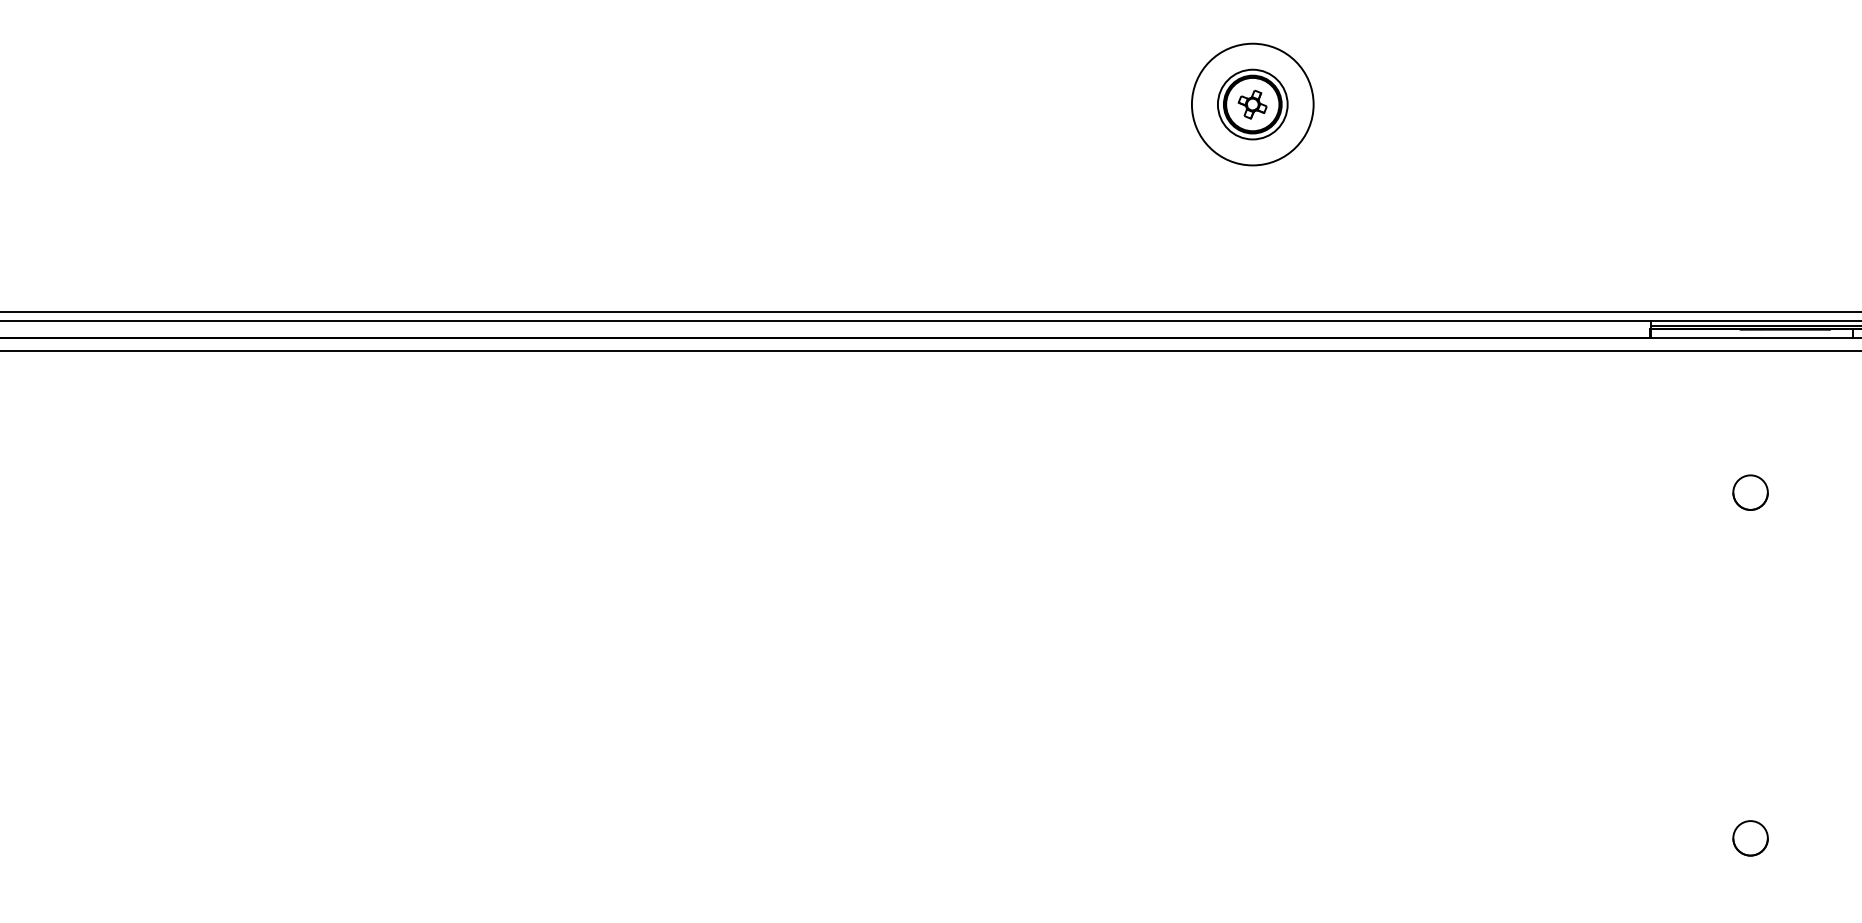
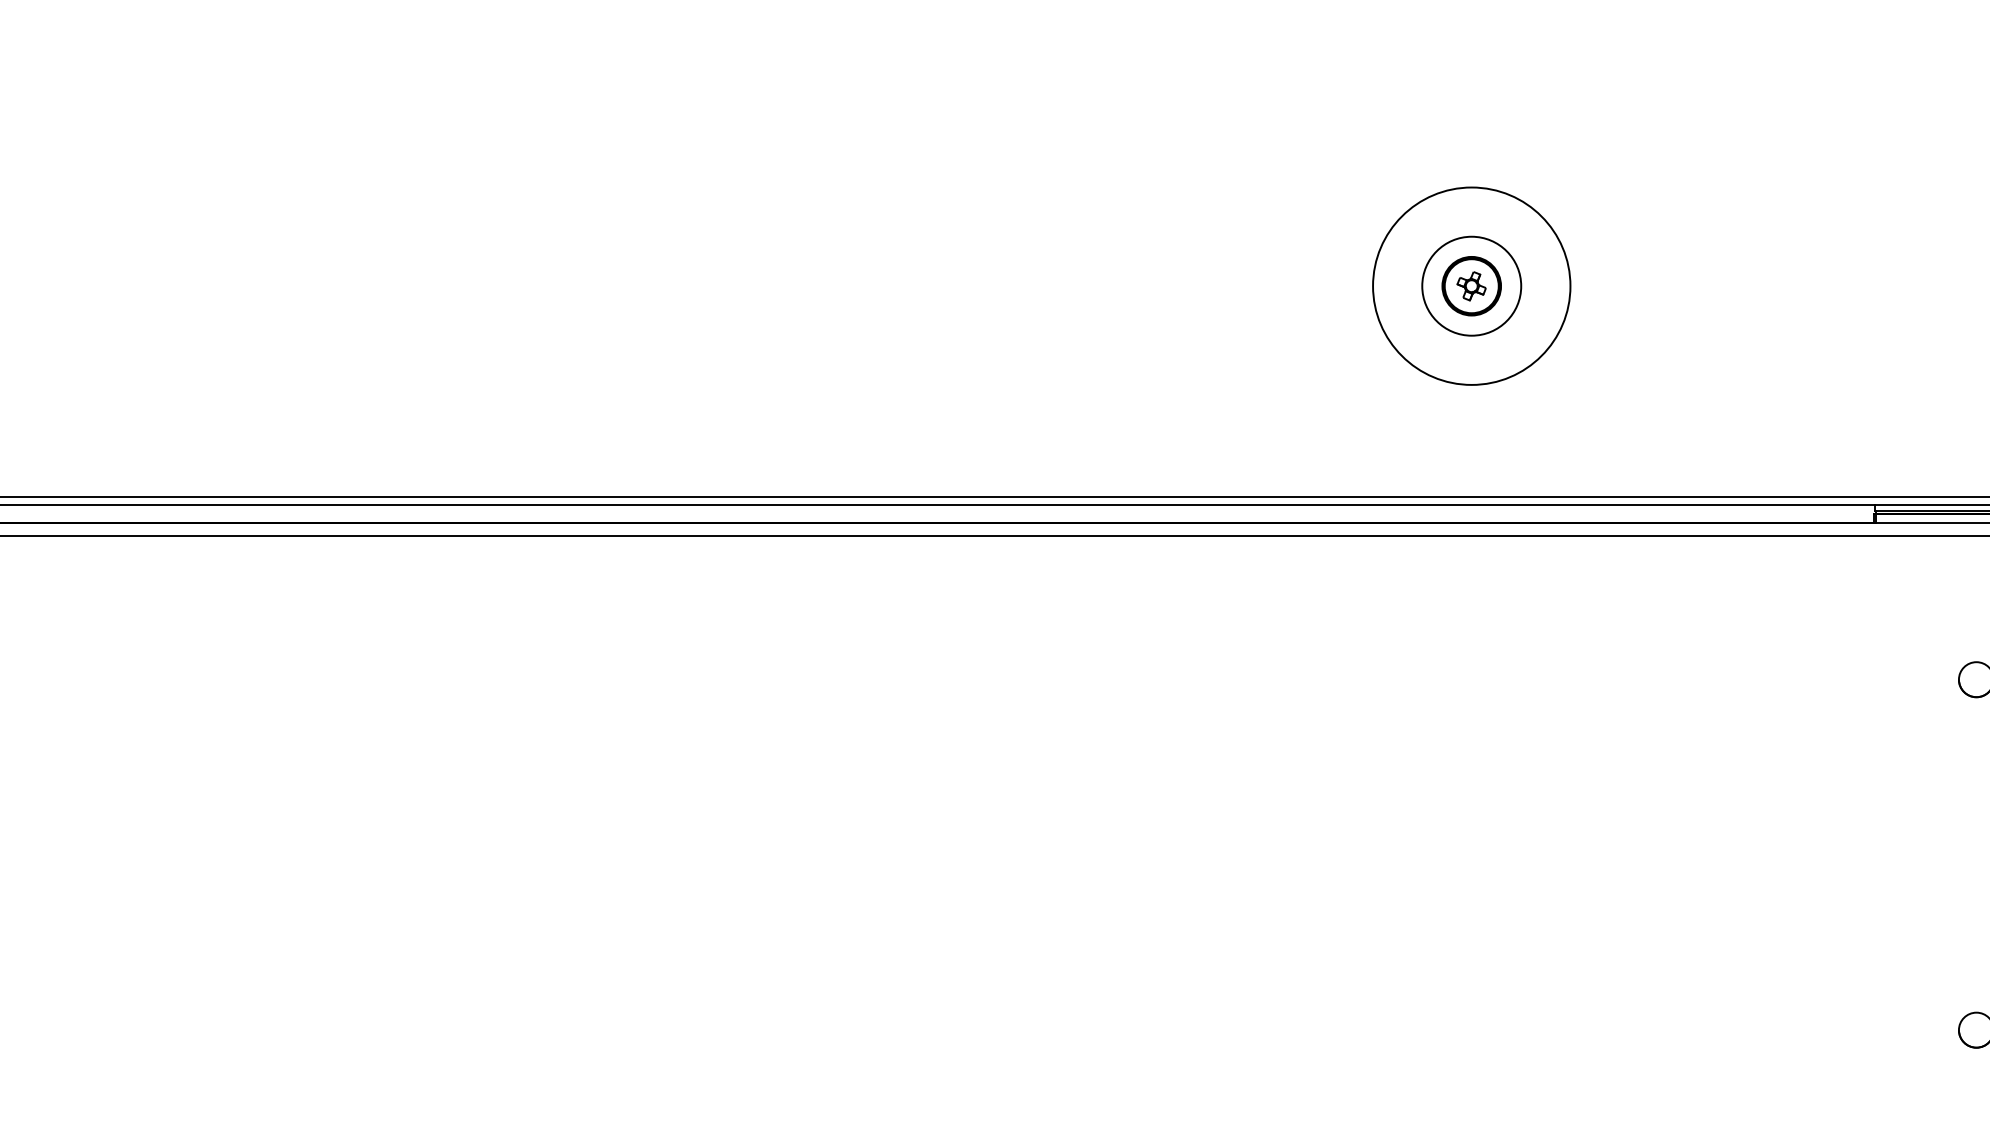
circle: (1252, 103) -> (1471, 285), size x1.4
circle: (1252, 103) -> (1471, 285), size x1.6

